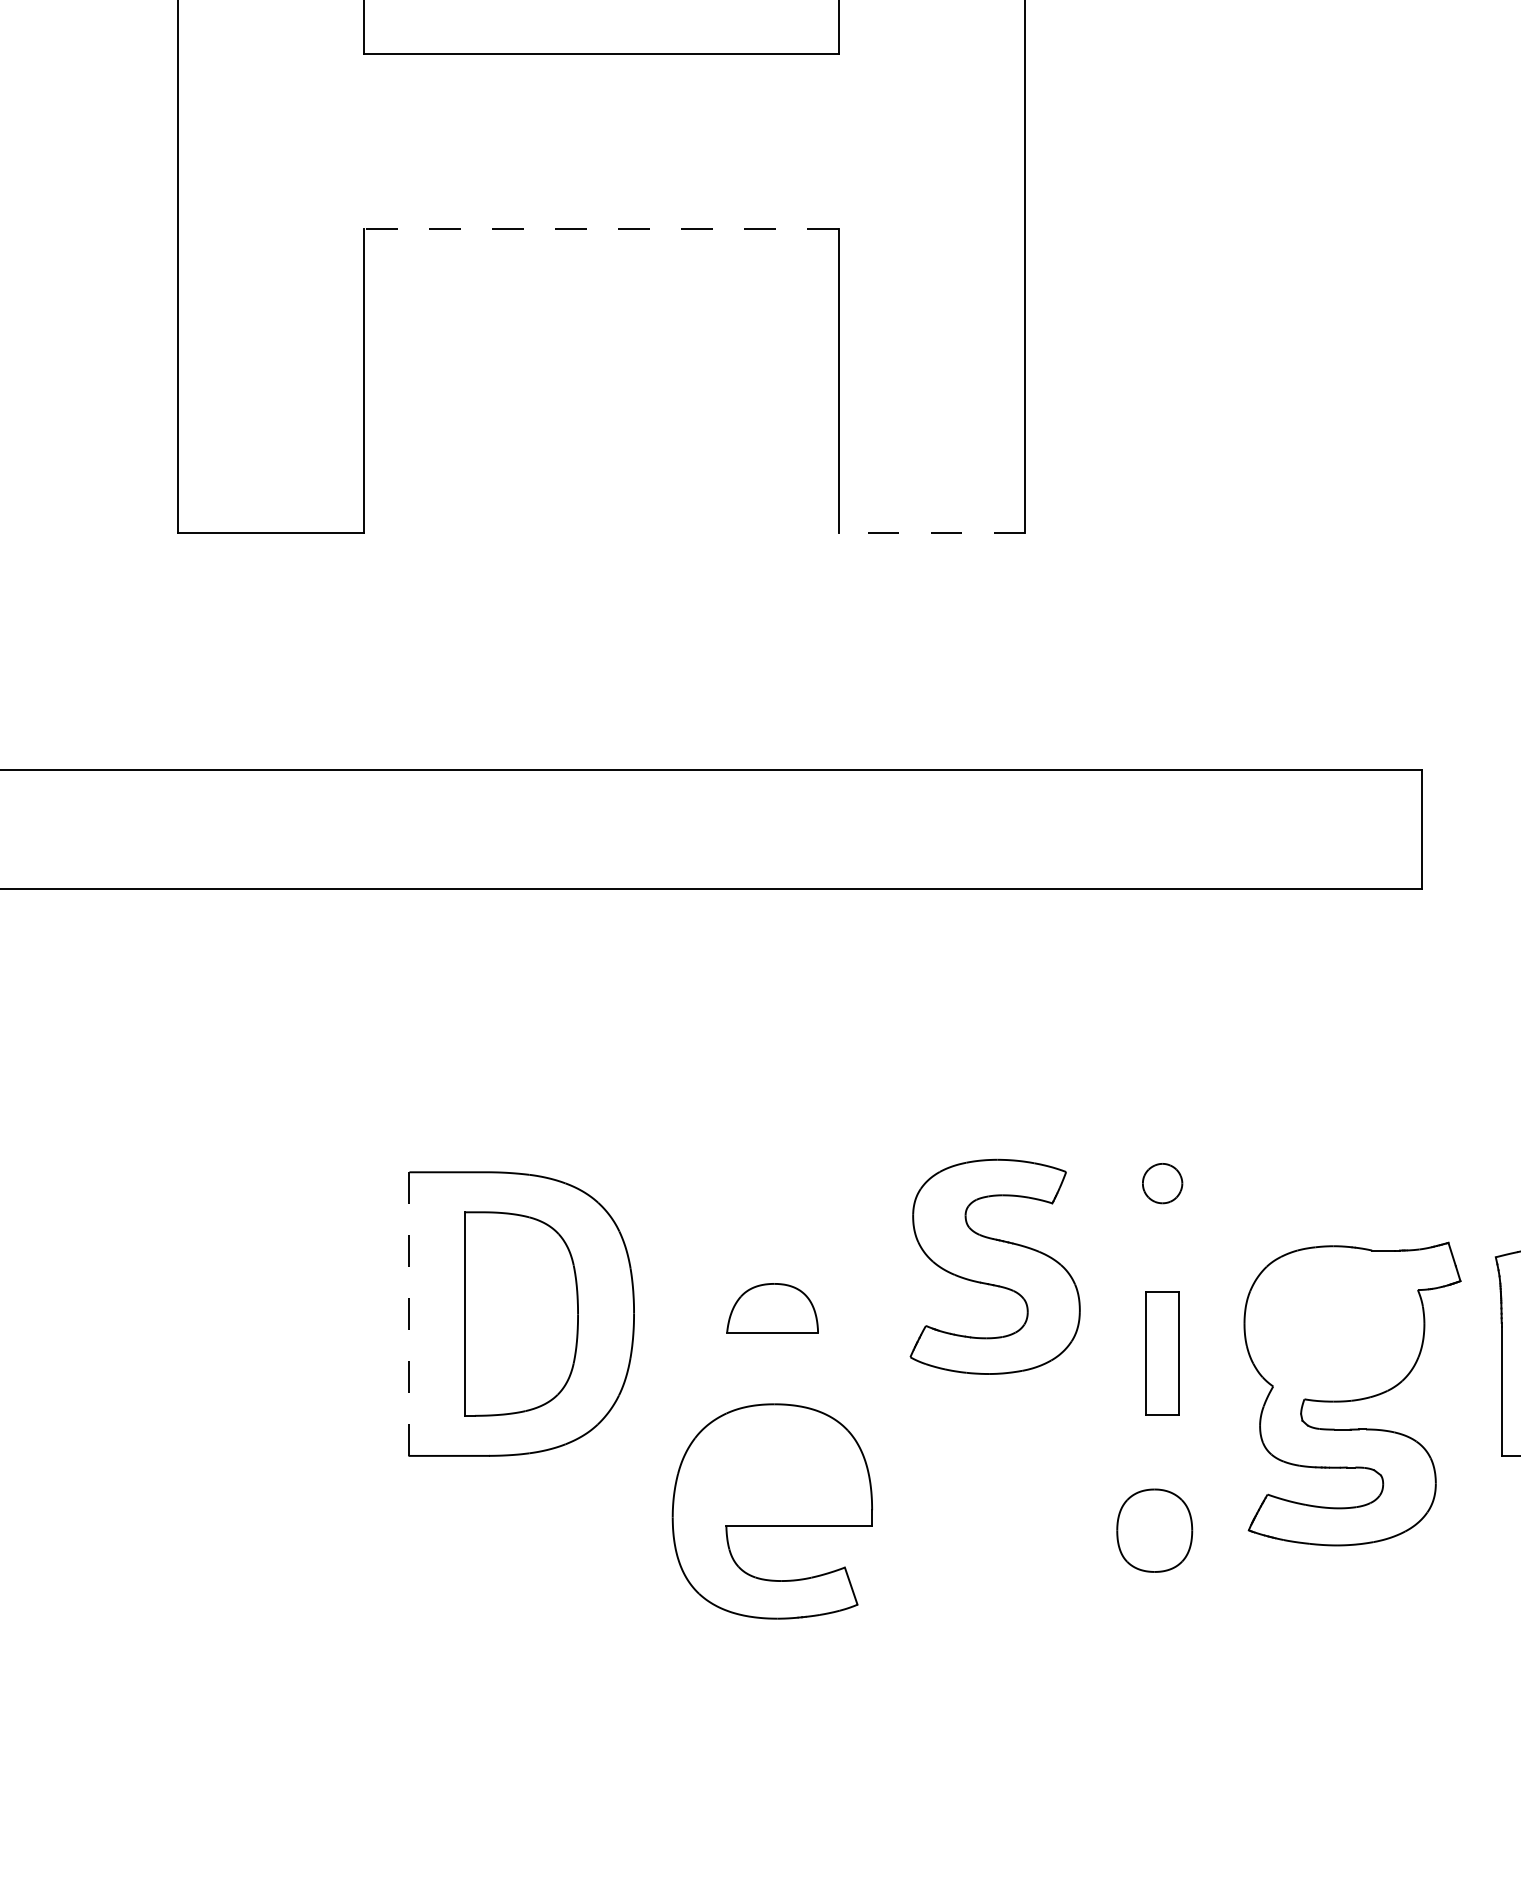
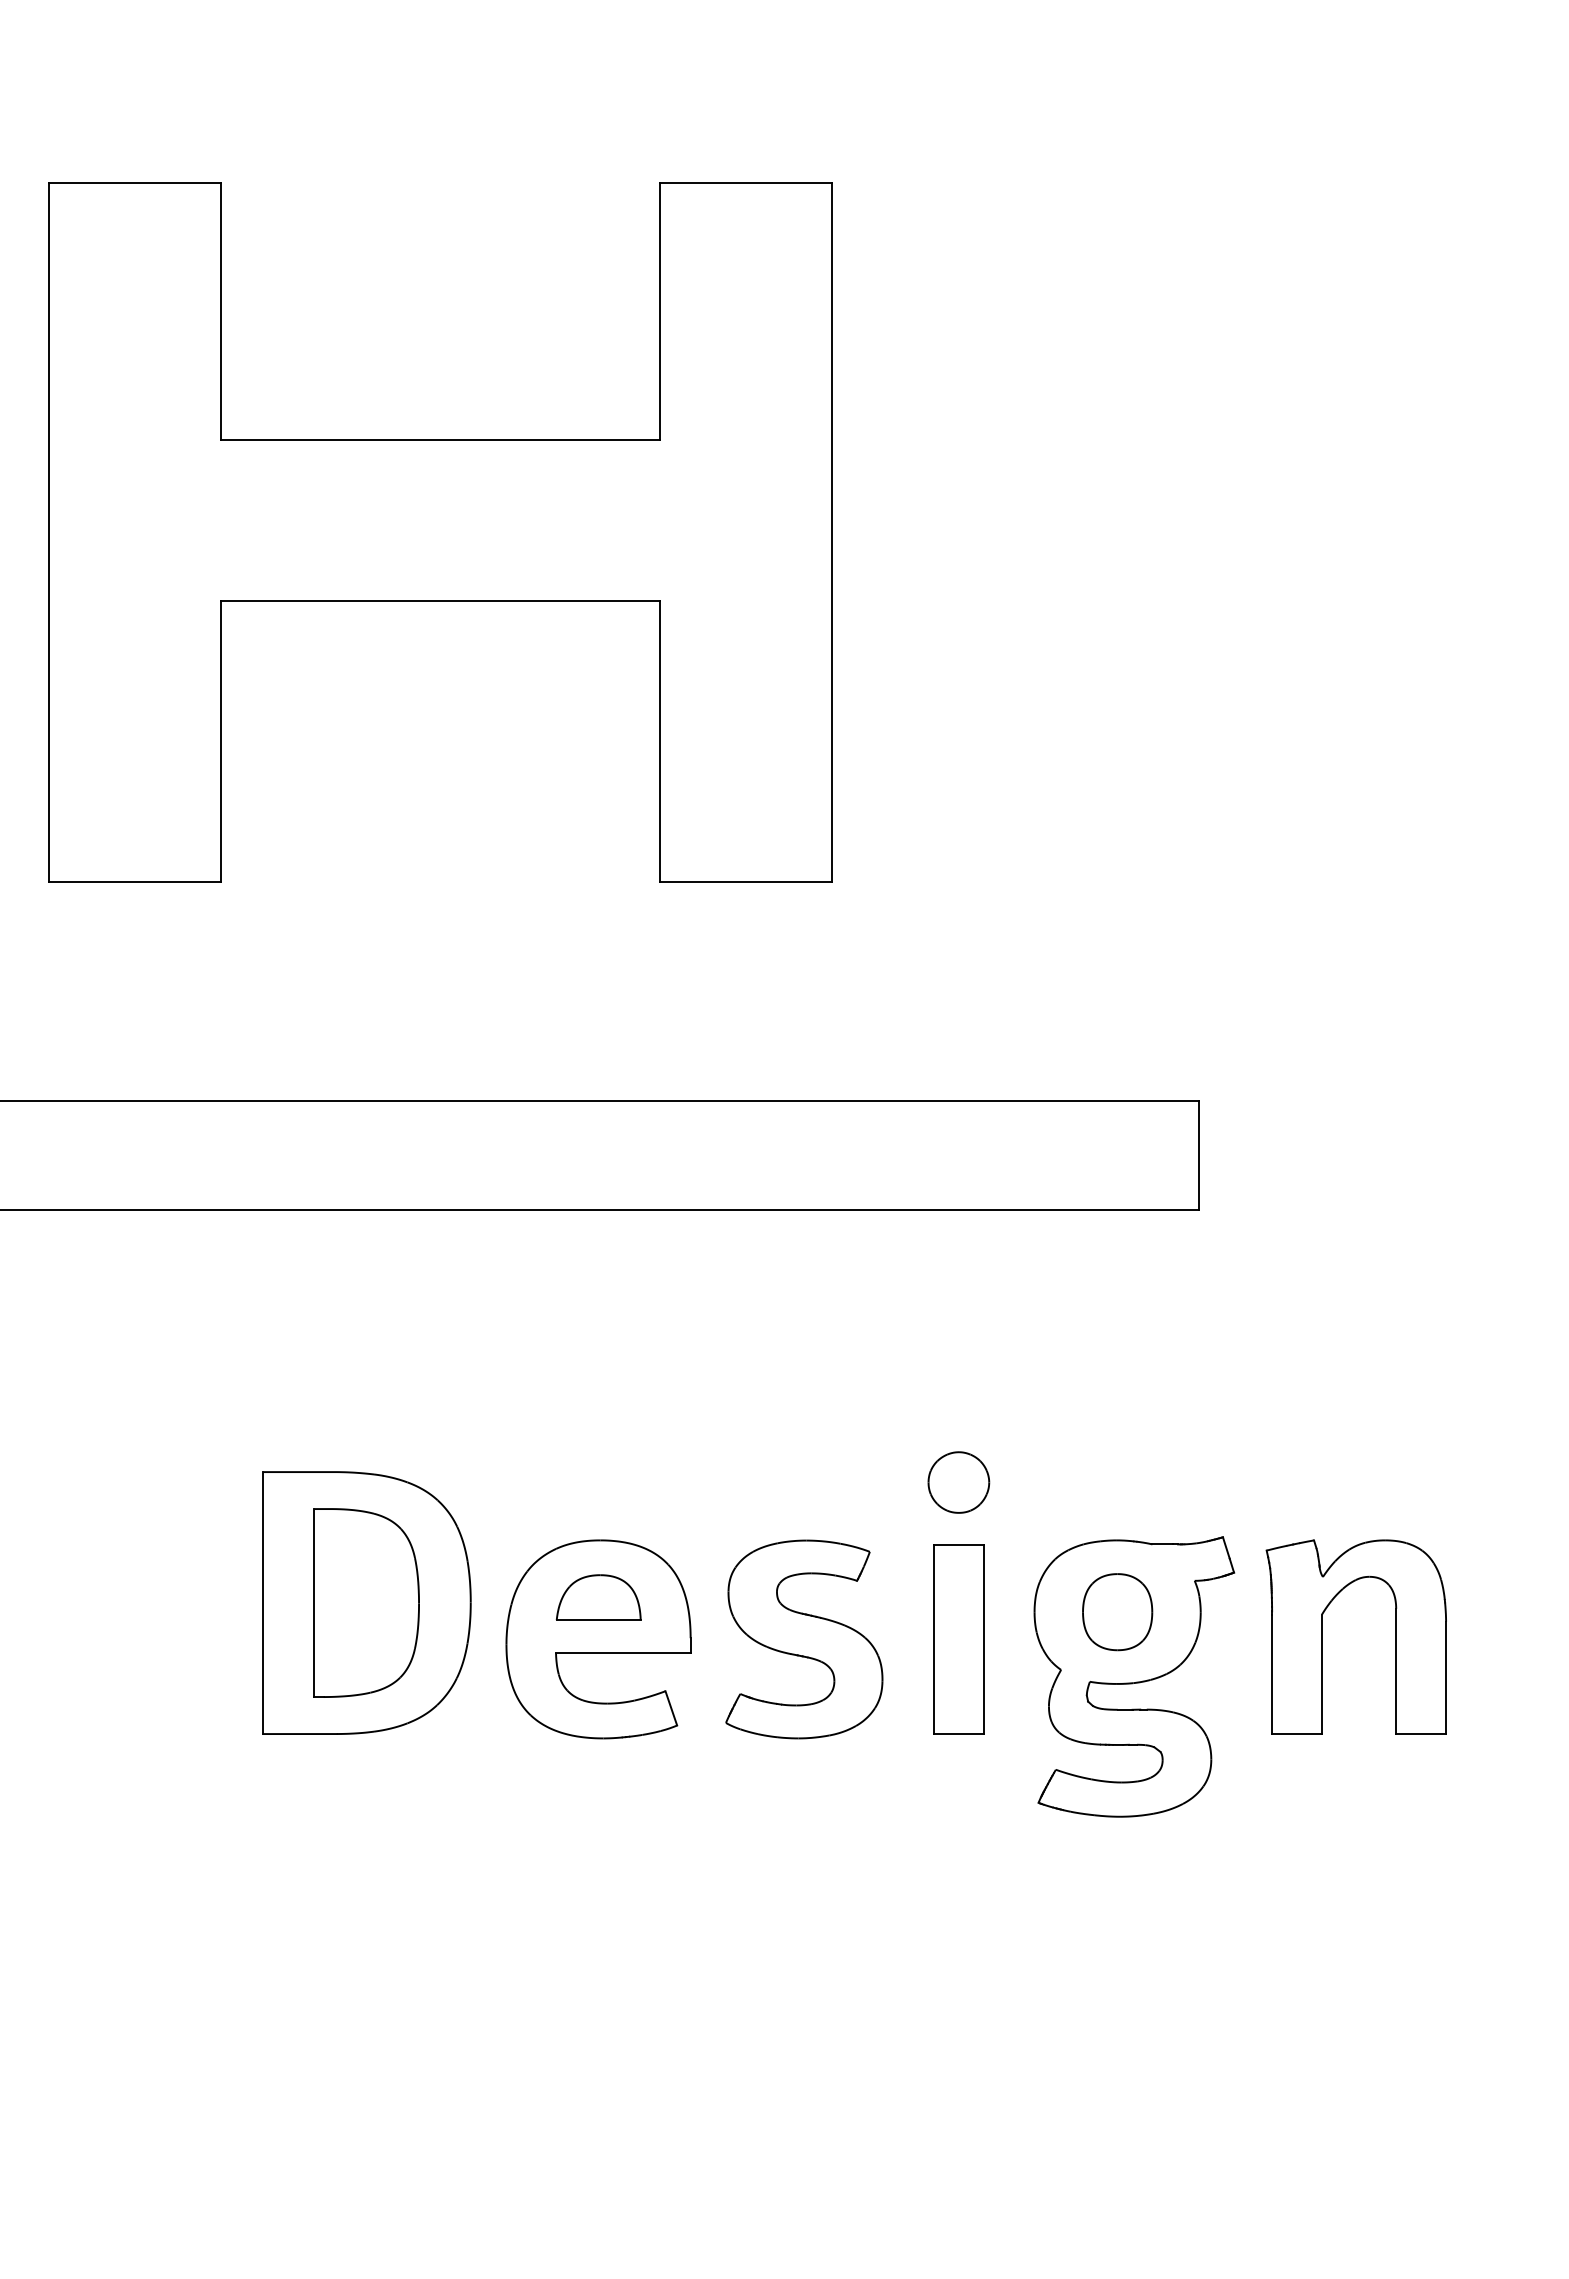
line: (601, 229) -> (440, 601), dashed -> solid
line: (932, 533) -> (746, 882), dashed -> solid
part: (1162, 1183) -> (958, 1482), size x1.67
part: (995, 1266) -> (804, 1639), moved
line: (409, 1314) -> (263, 1603), dashed -> solid
part: (1162, 1353) -> (958, 1639), size x1.67
part: (772, 1511) -> (598, 1639), moved
part: (1154, 1531) -> (1117, 1612), moved

